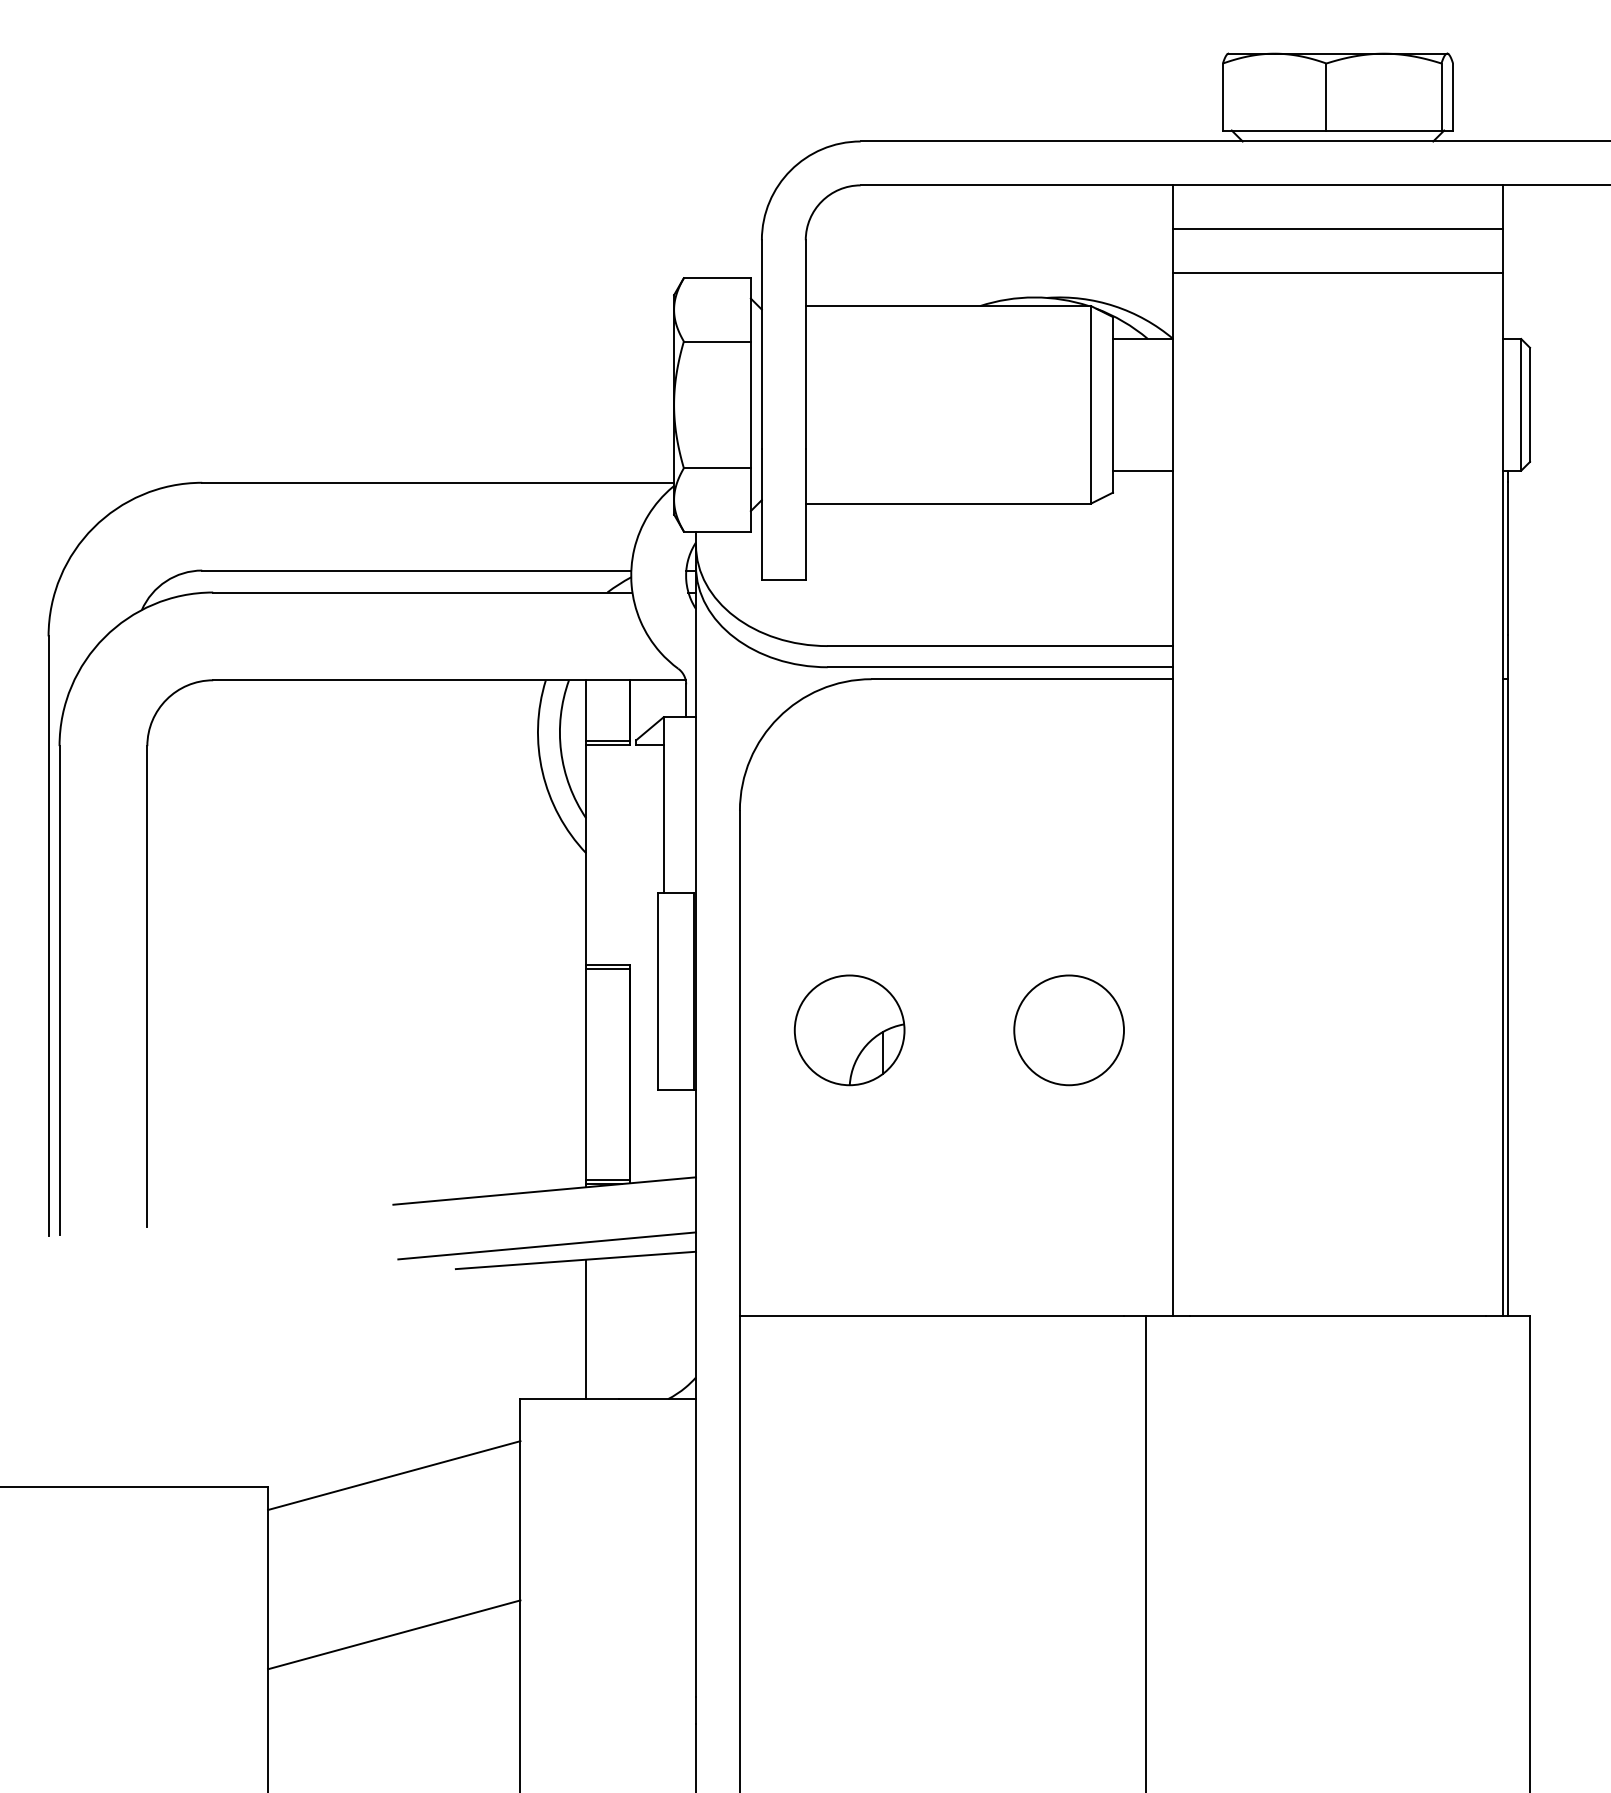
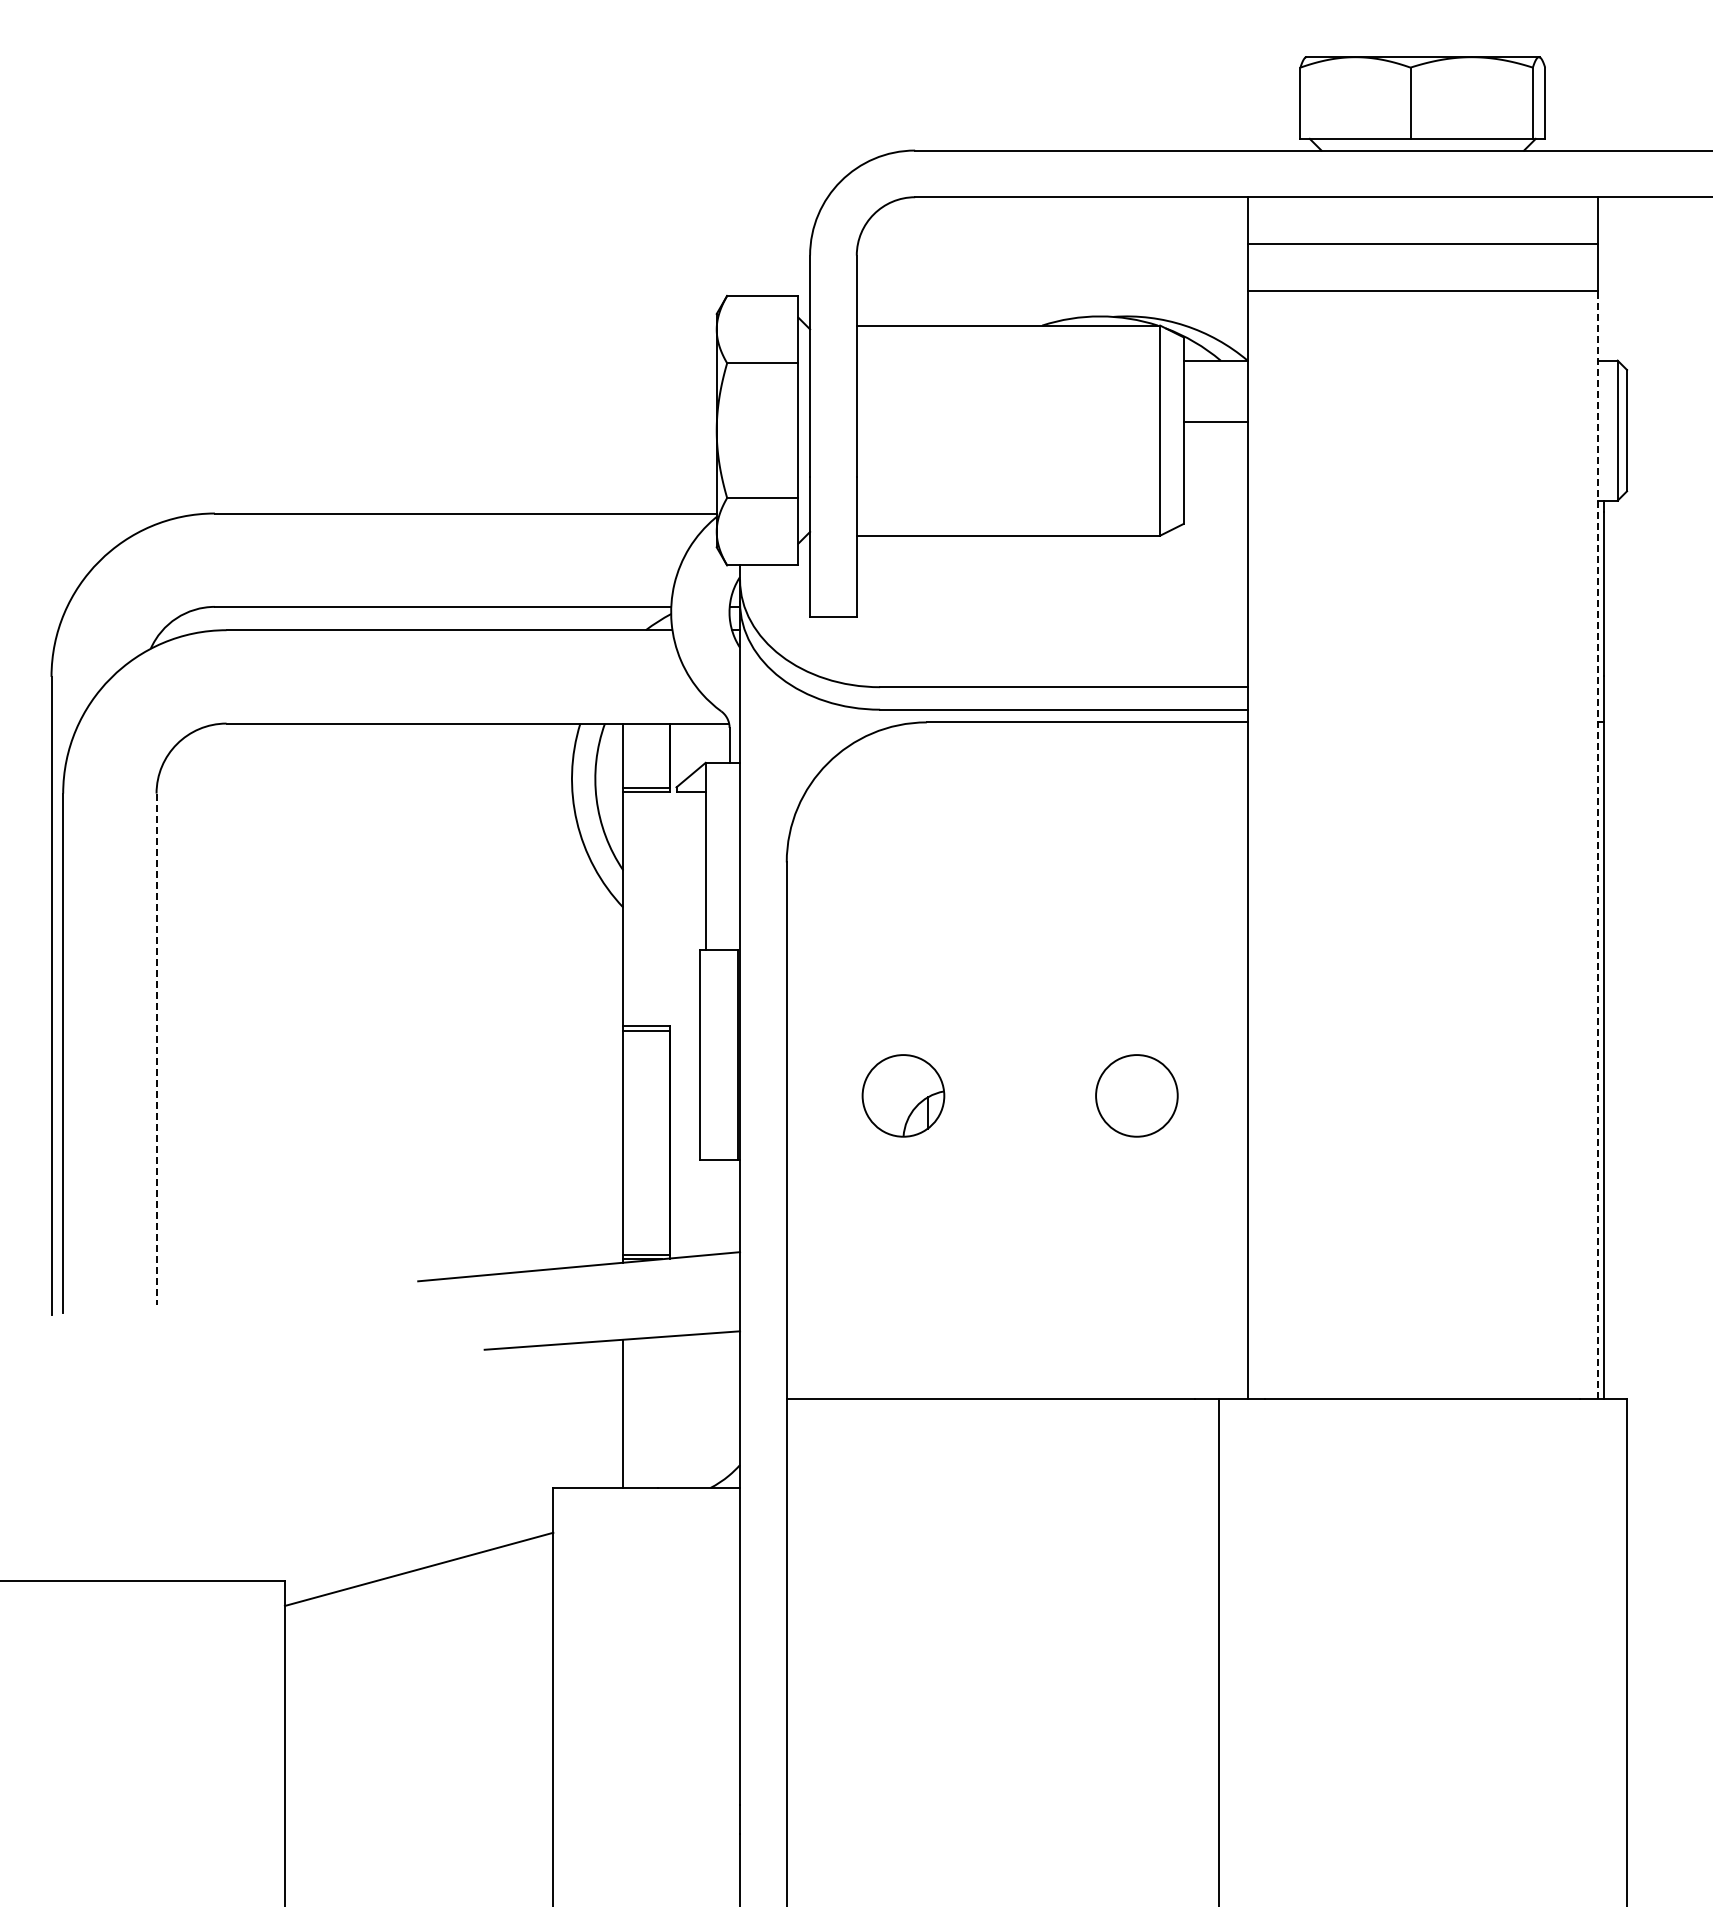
line: (1143, 470) -> (1215, 421), moved
line: (1502, 794) -> (1597, 844), solid -> dashed
line: (147, 986) -> (156, 1049), solid -> dashed
part: (849, 1030) -> (903, 1095), size x0.7
circle: (1068, 1030) -> (1136, 1095), size x0.7
line: (546, 1245) -> (581, 1324), removed
line: (393, 1634) -> (418, 1738), removed

